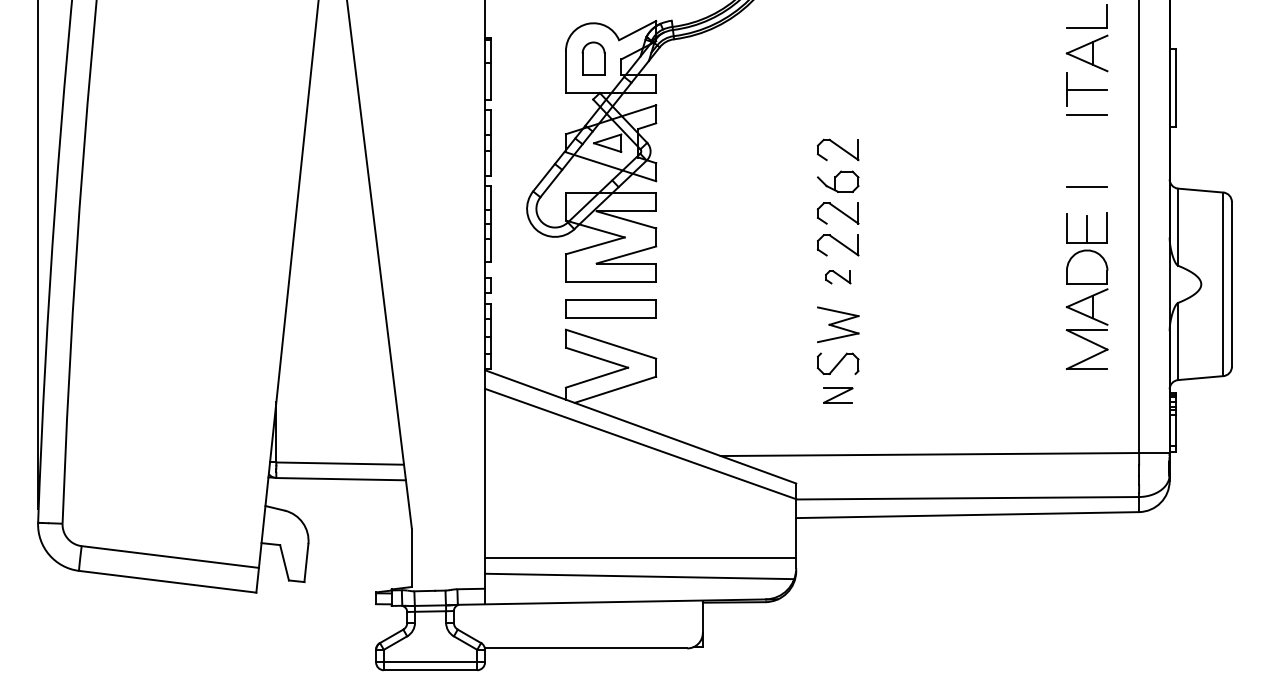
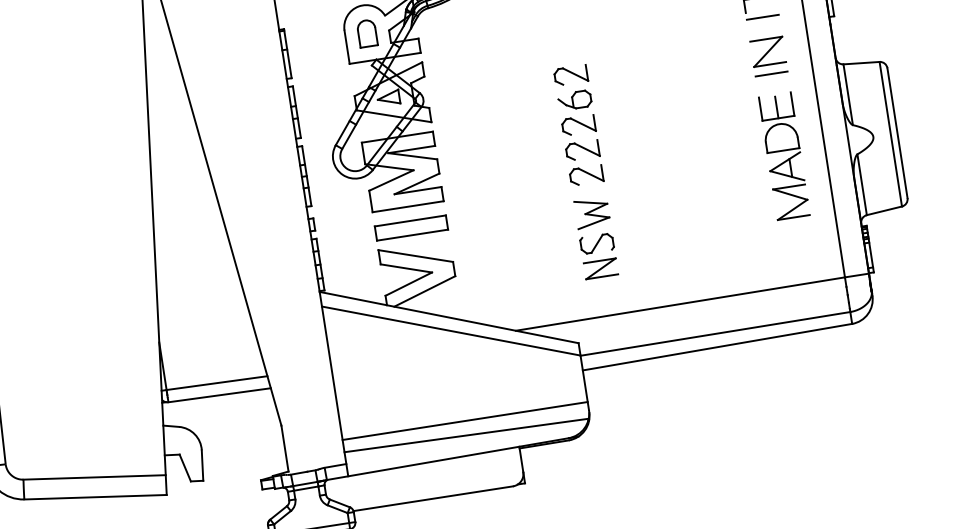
part: (1086, 158) -> (767, 51), added
part: (838, 277) -> (586, 175), size x1.67
part: (838, 395) -> (601, 268), size x1.43

